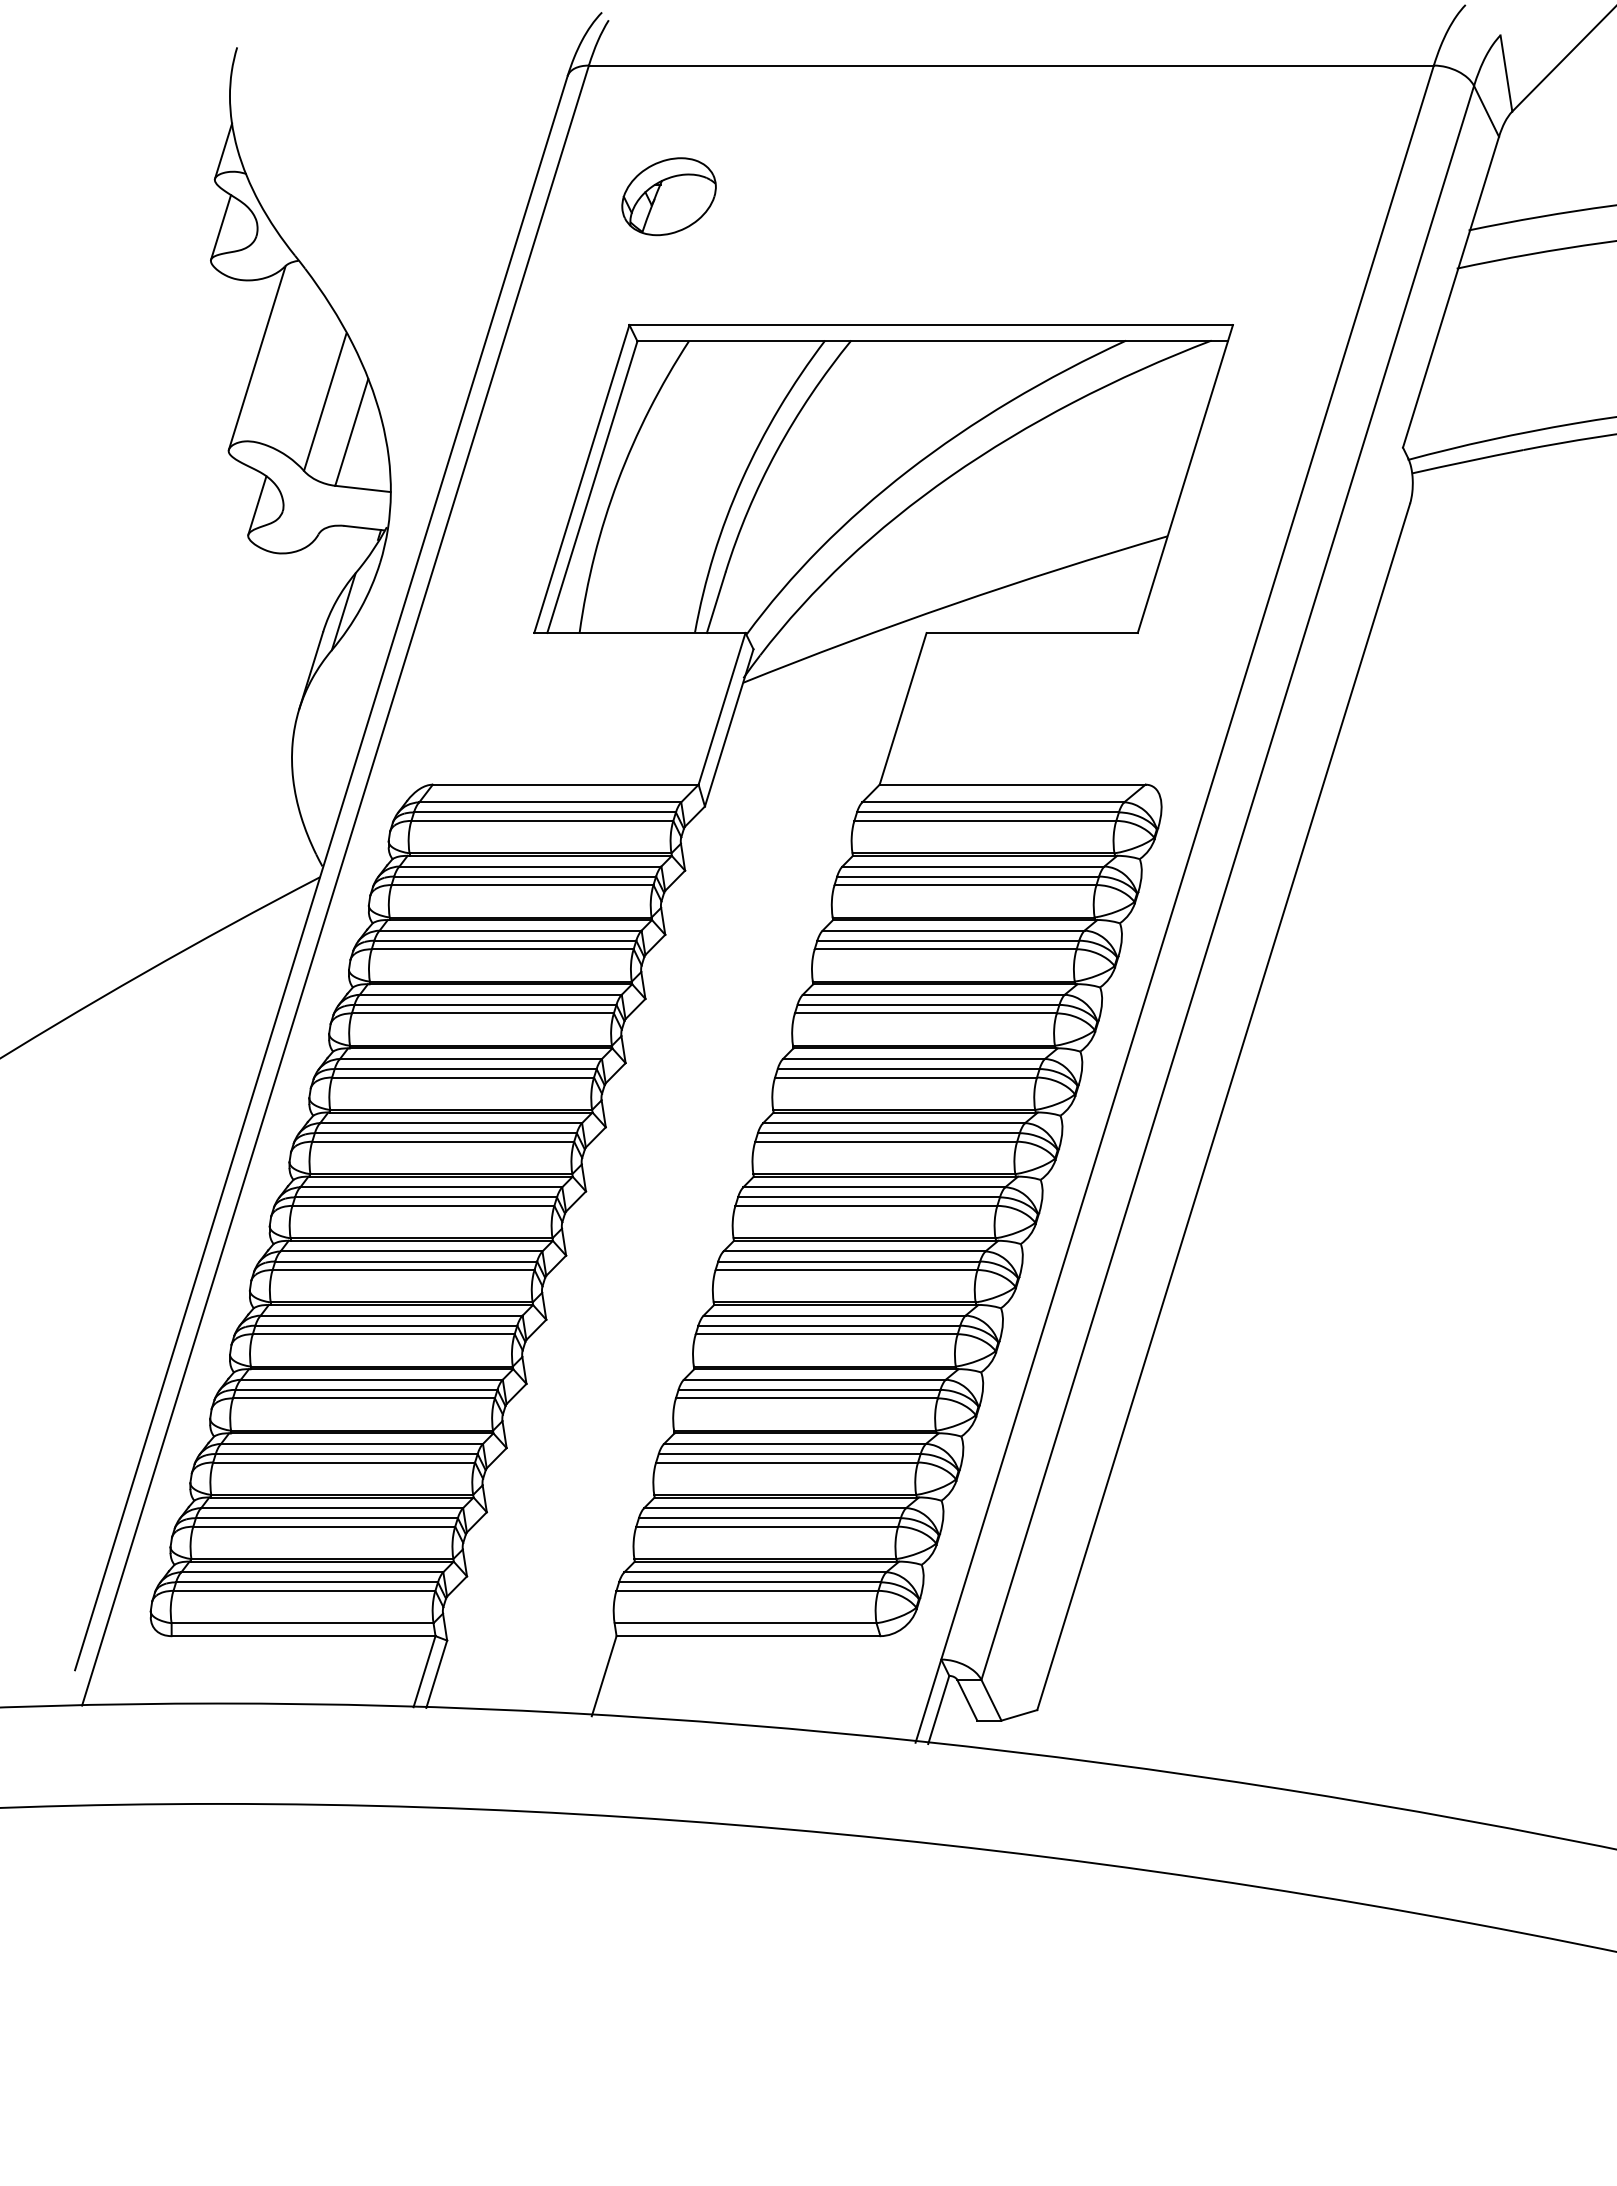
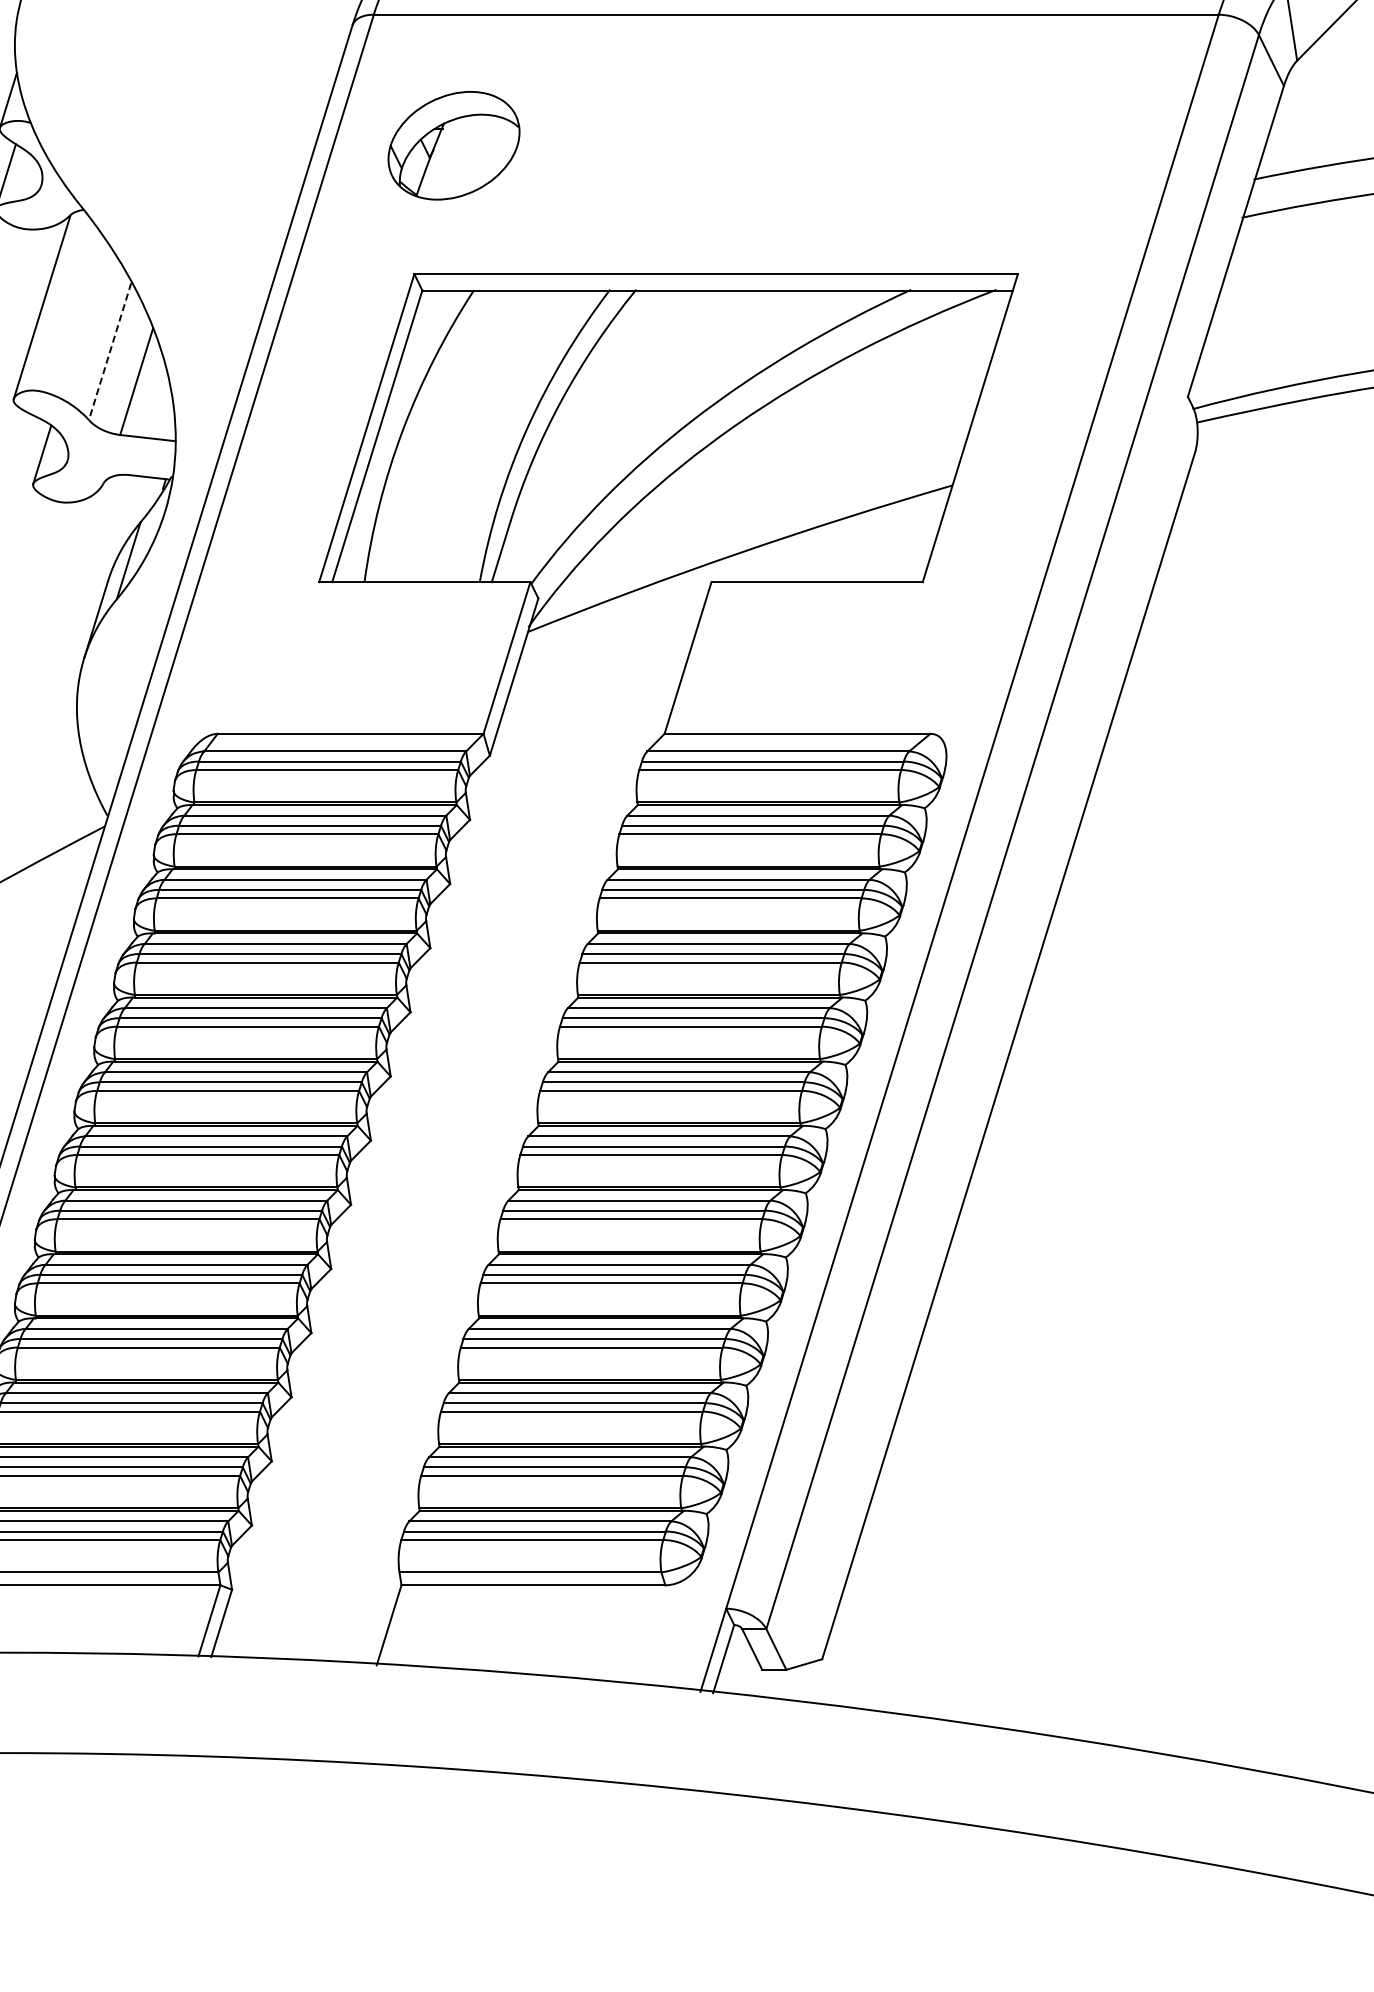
part: (668, 196) -> (453, 145), size x1.4
line: (325, 402) -> (110, 351), solid -> dashed

